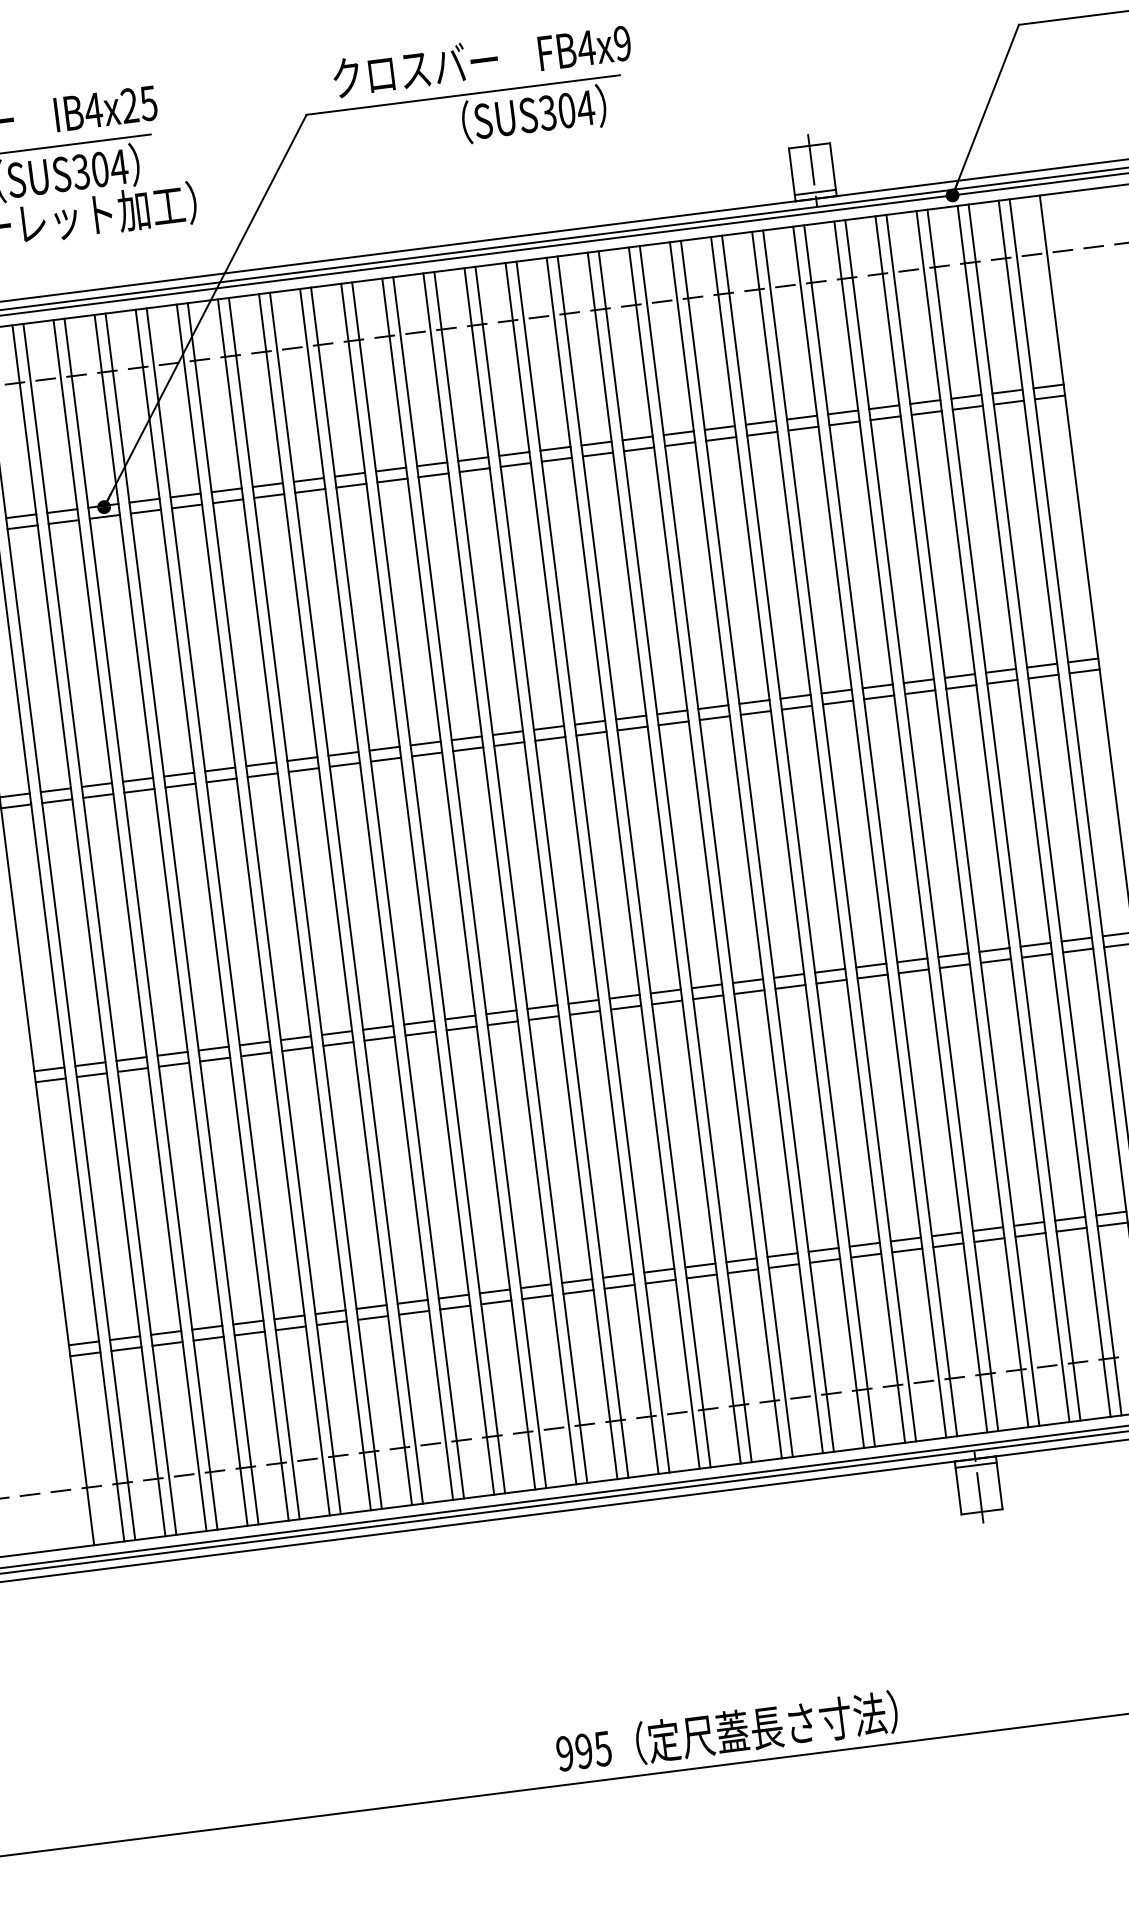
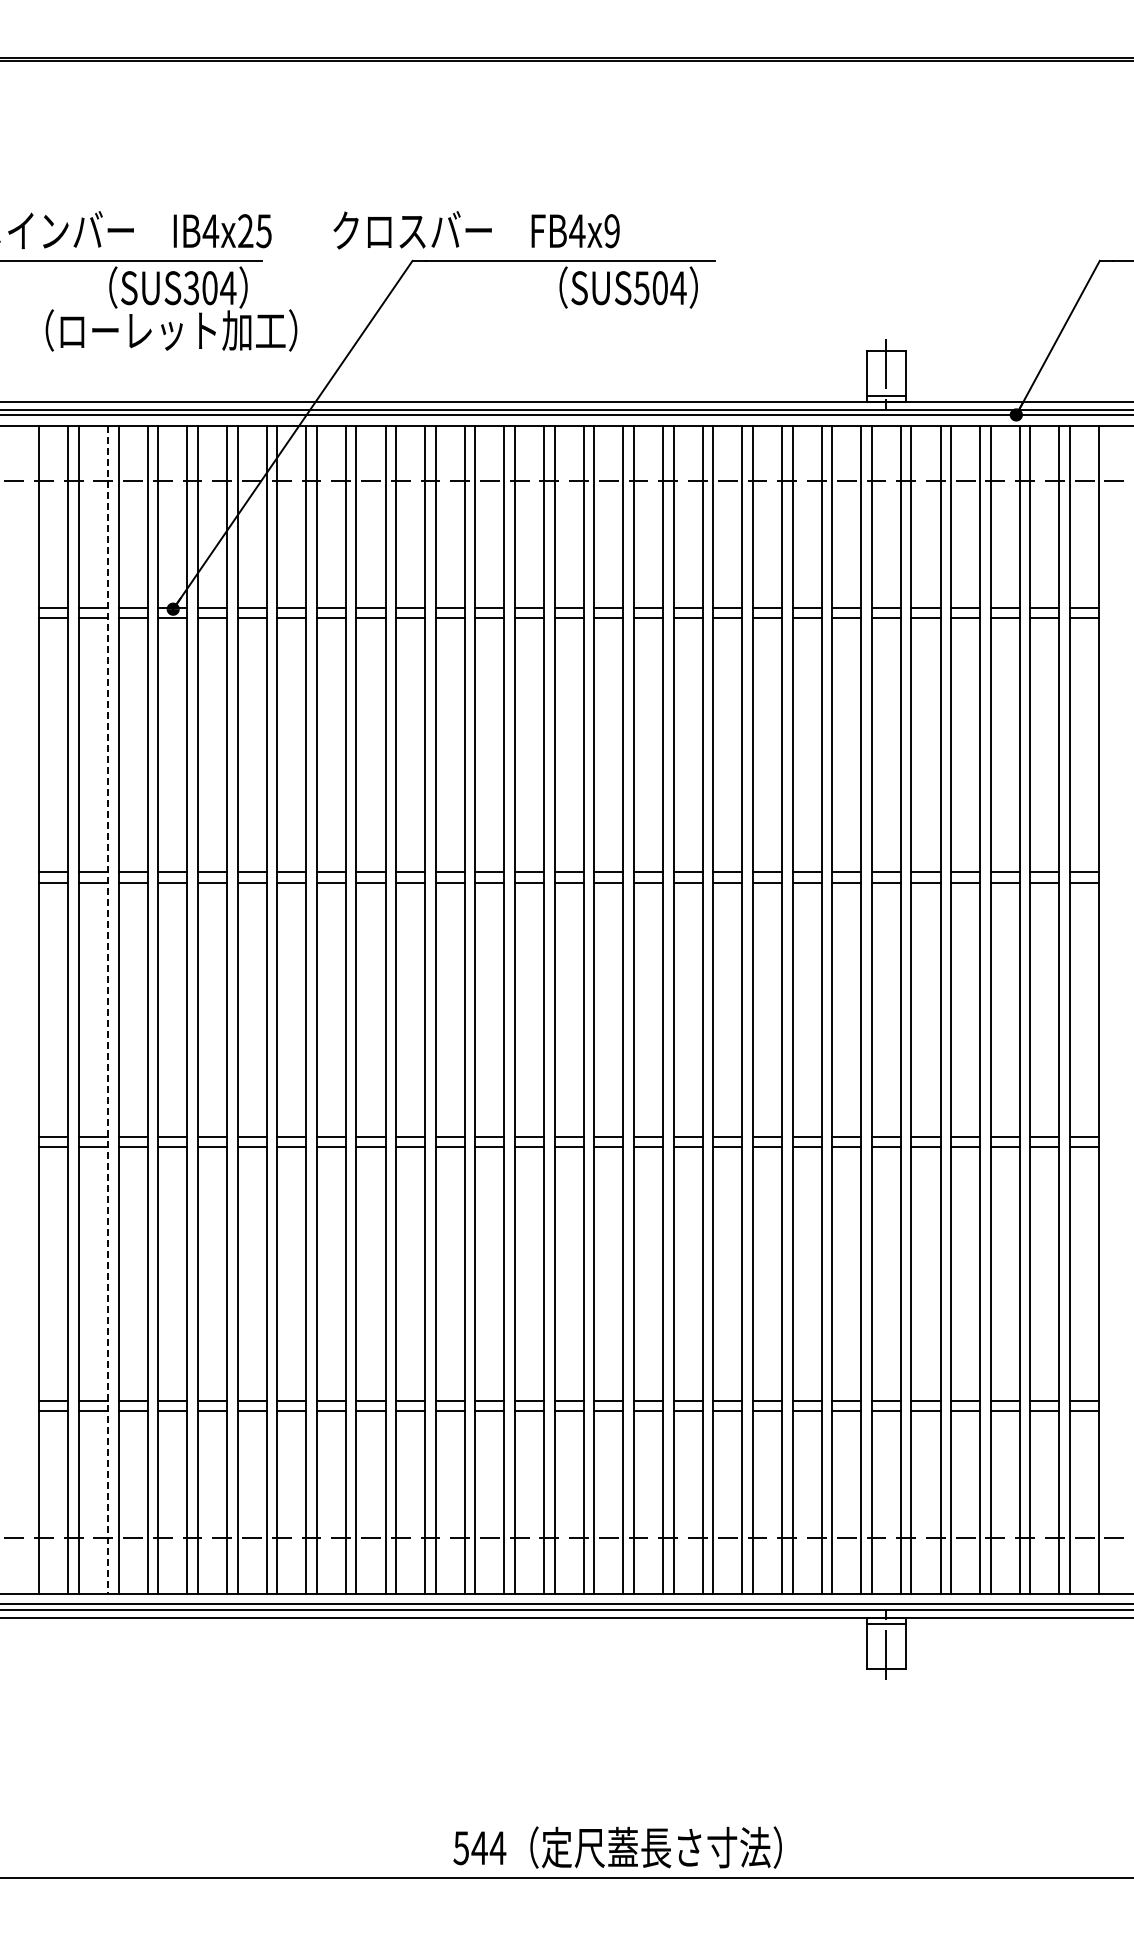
text: (481, 60) -> (476, 230), moved
text: (547, 112) -> (641, 287), SUS304 -> SUS504
line: (88, 931) -> (107, 1010), solid -> dashed
text: (583, 1751) -> (479, 1848), 995 -> 544

